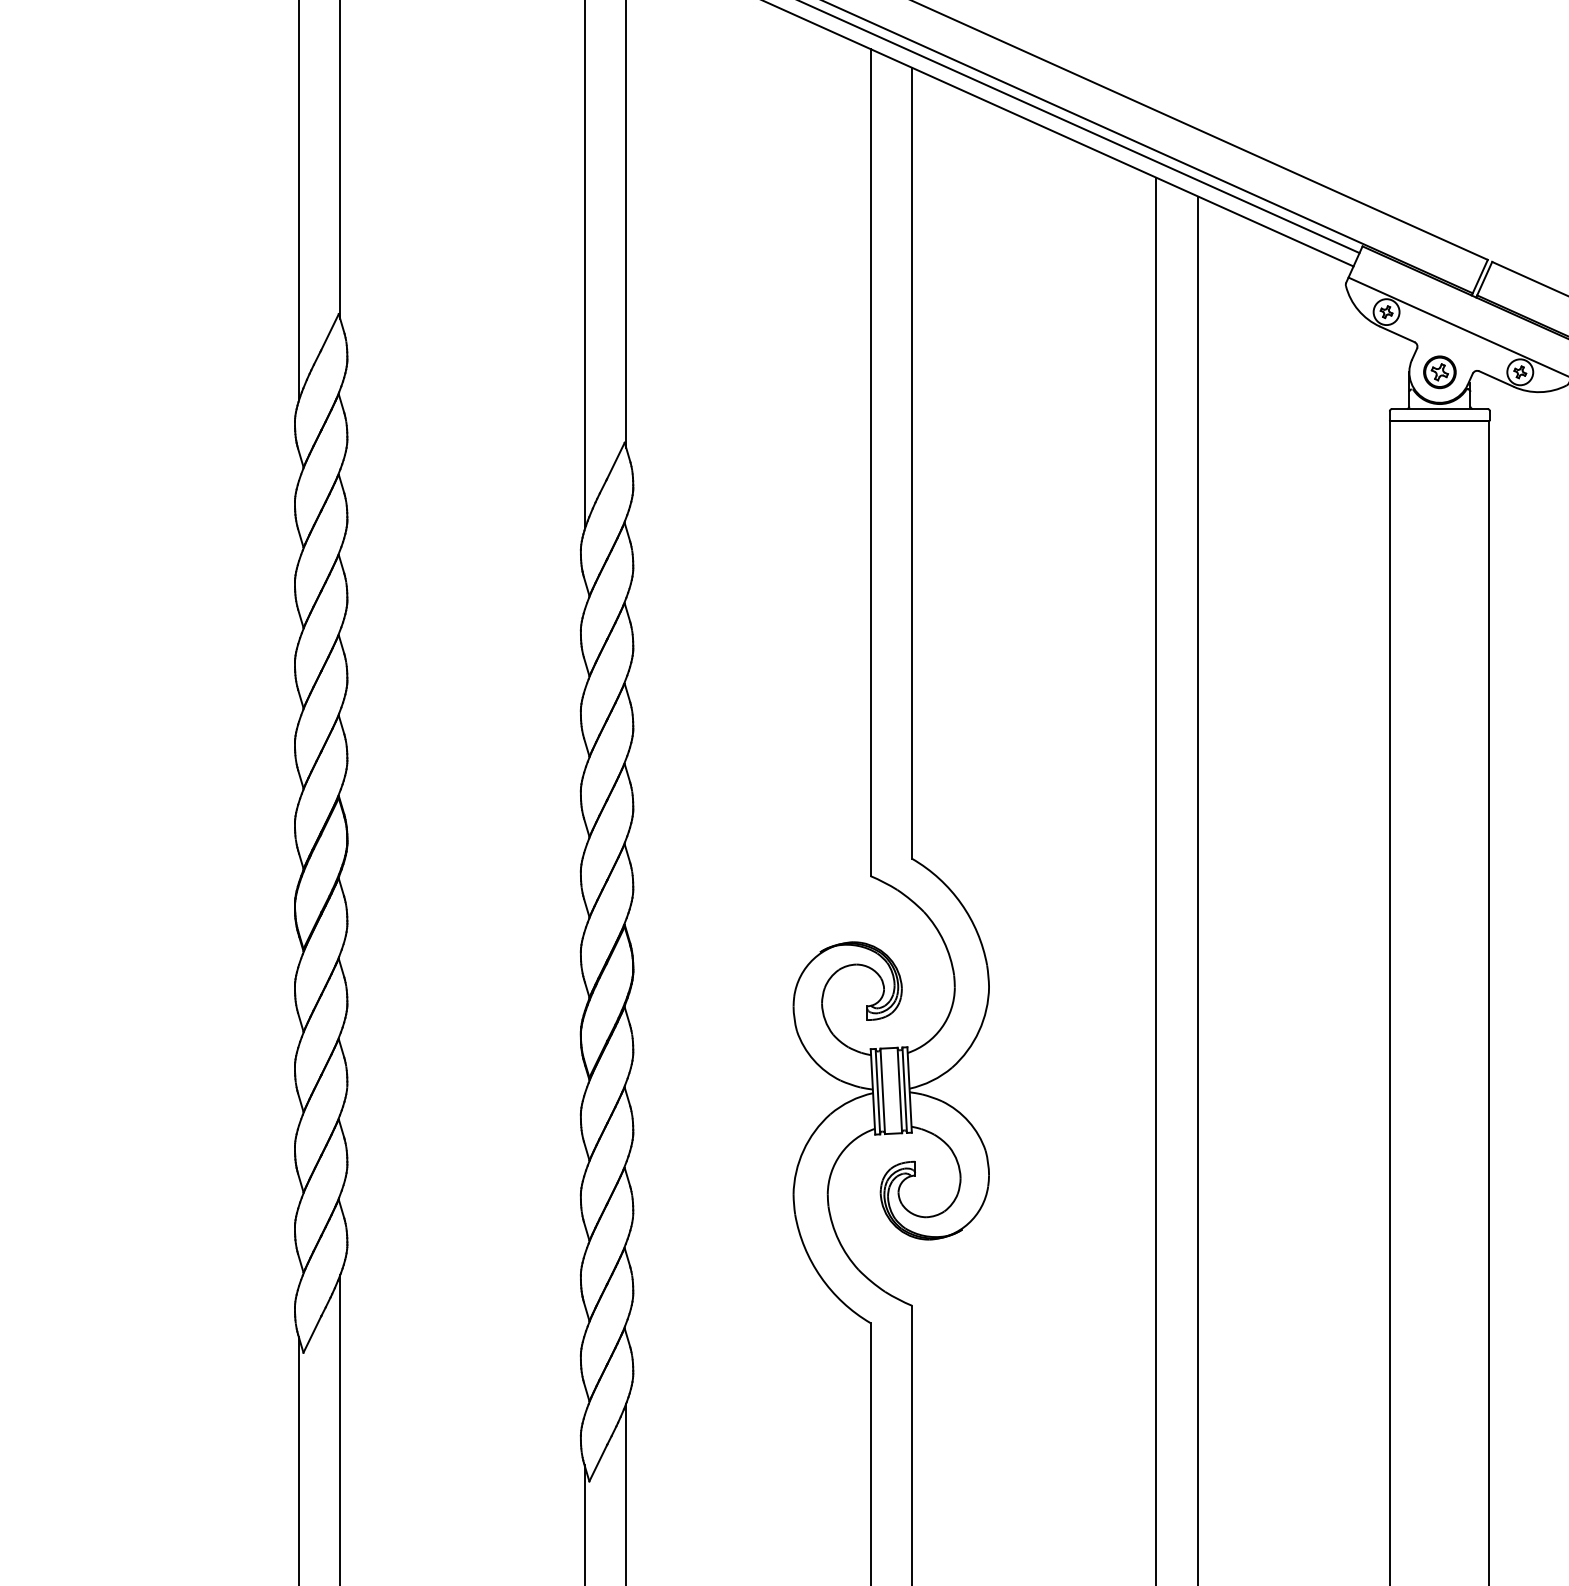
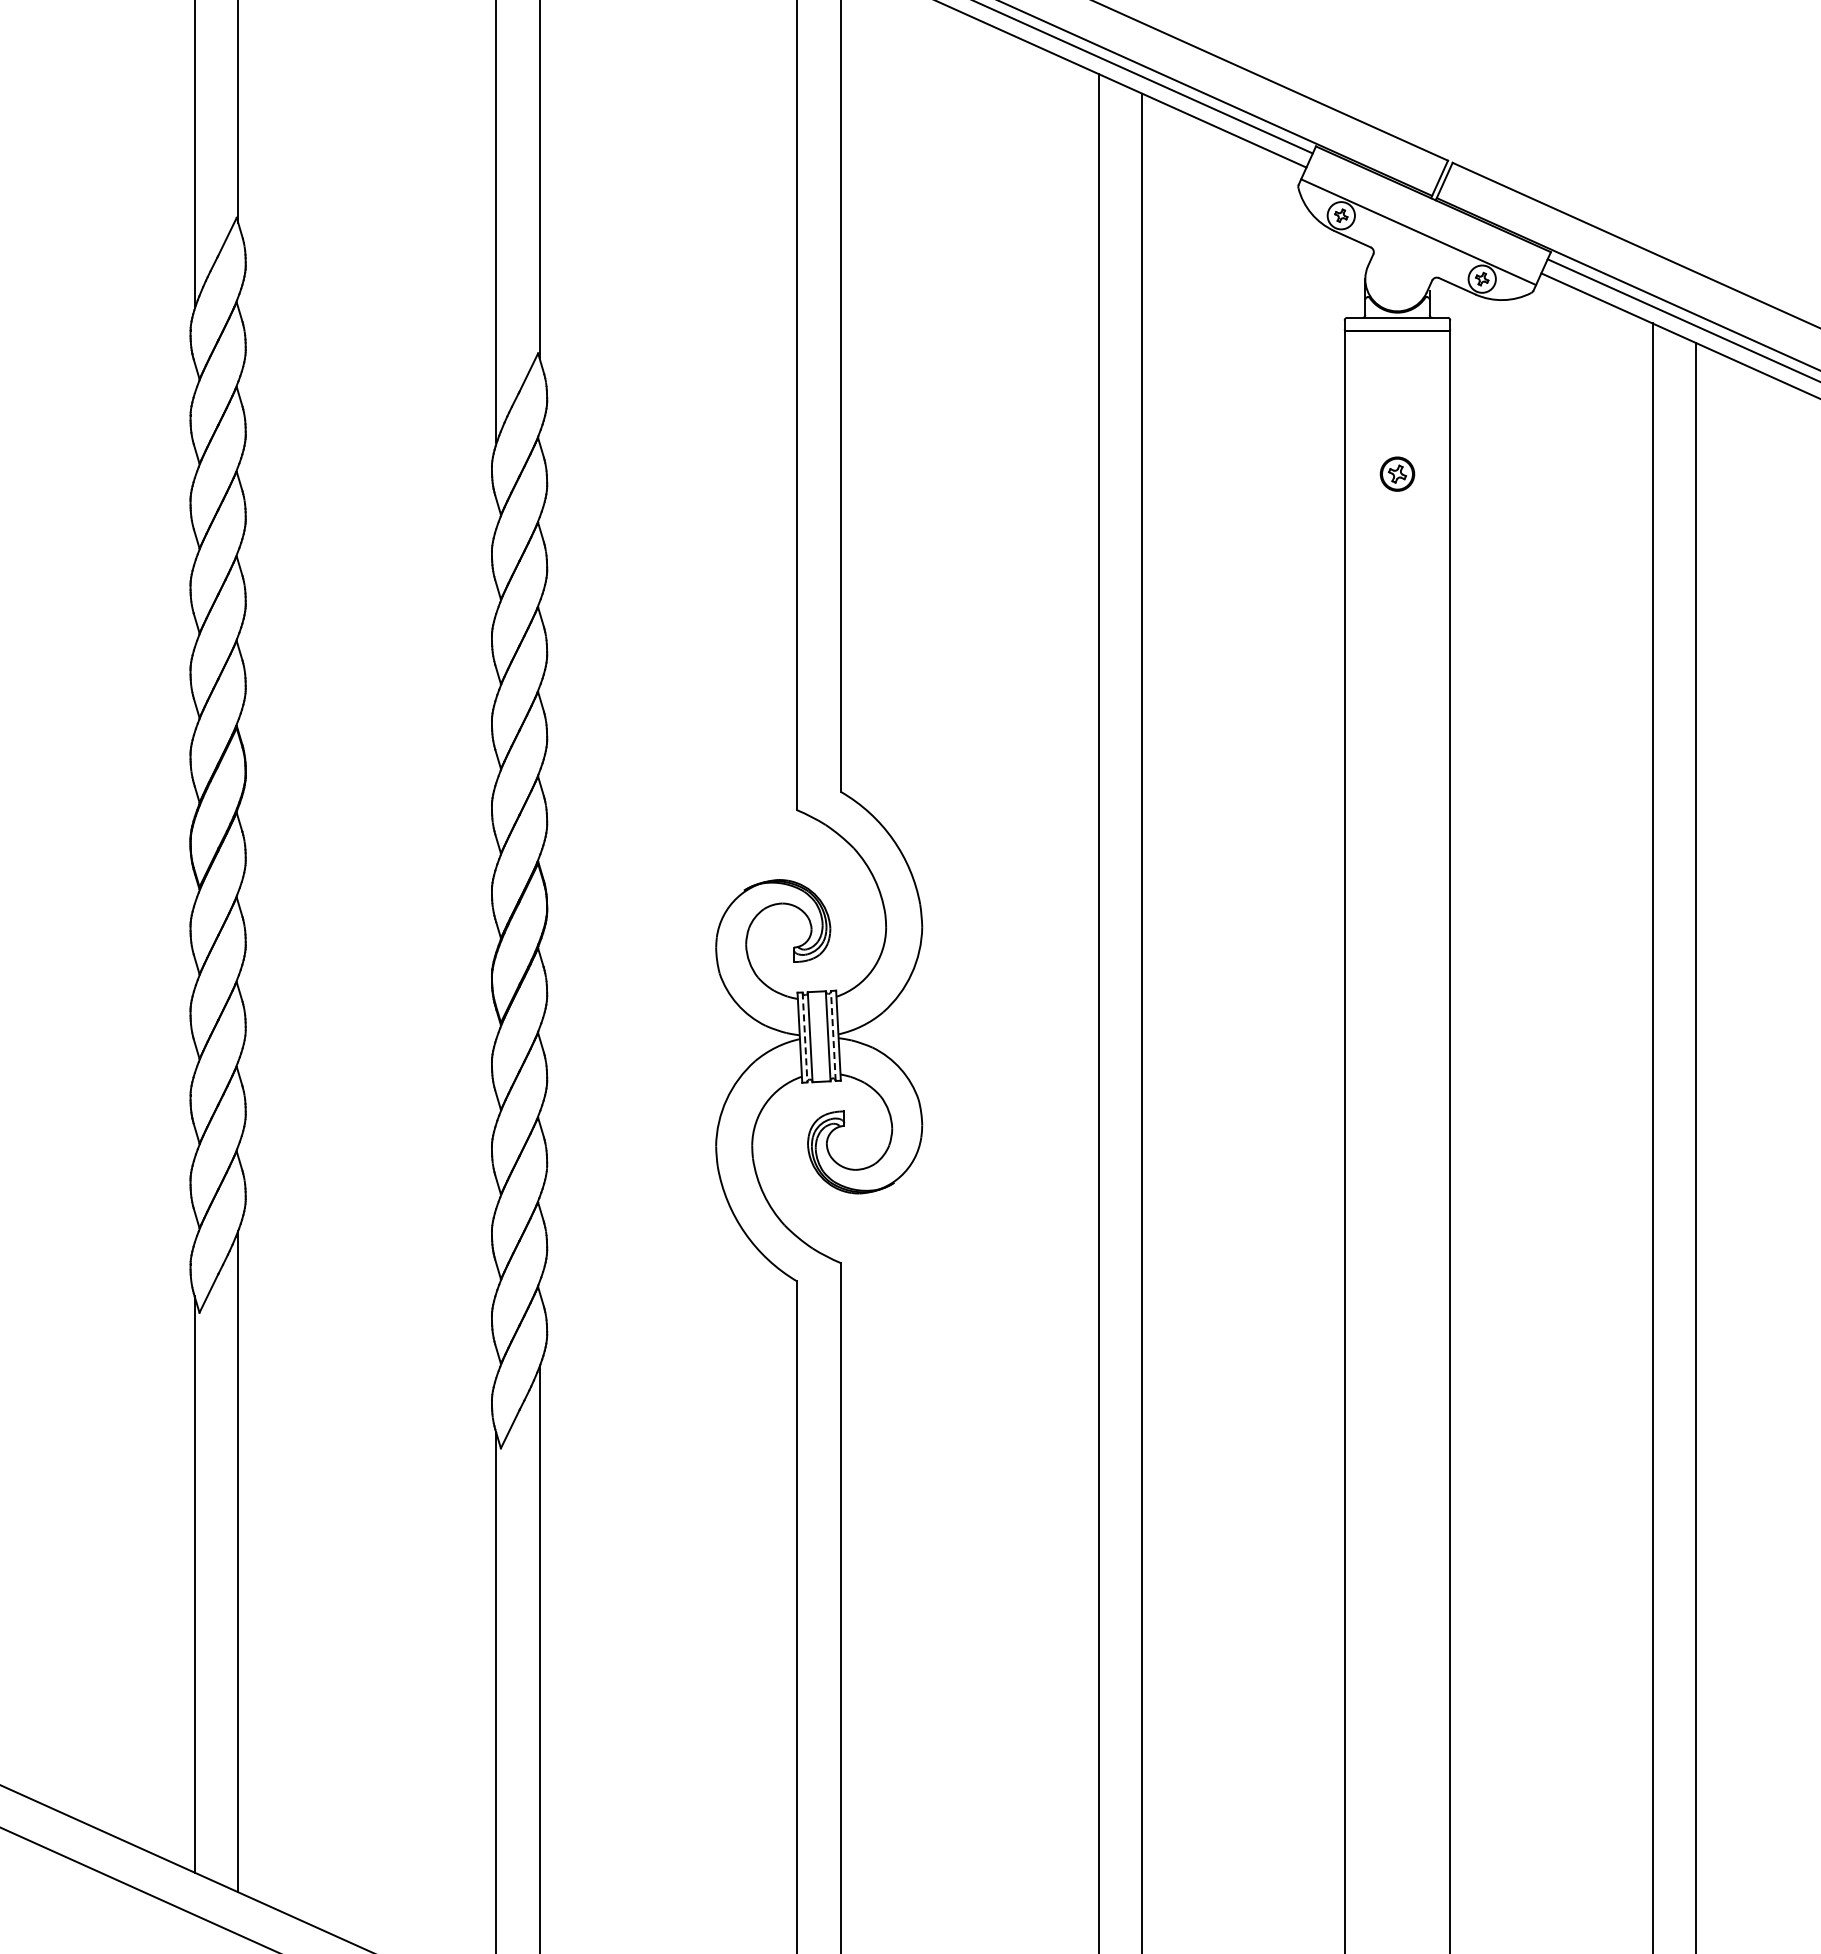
part: (1439, 371) -> (1397, 473), moved
line: (904, 1089) -> (833, 1035), solid -> dashed
line: (878, 1091) -> (805, 1037), solid -> dashed

